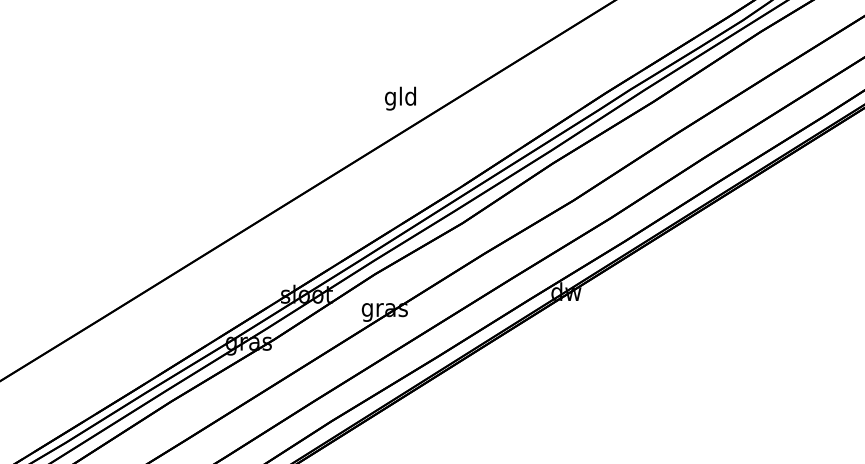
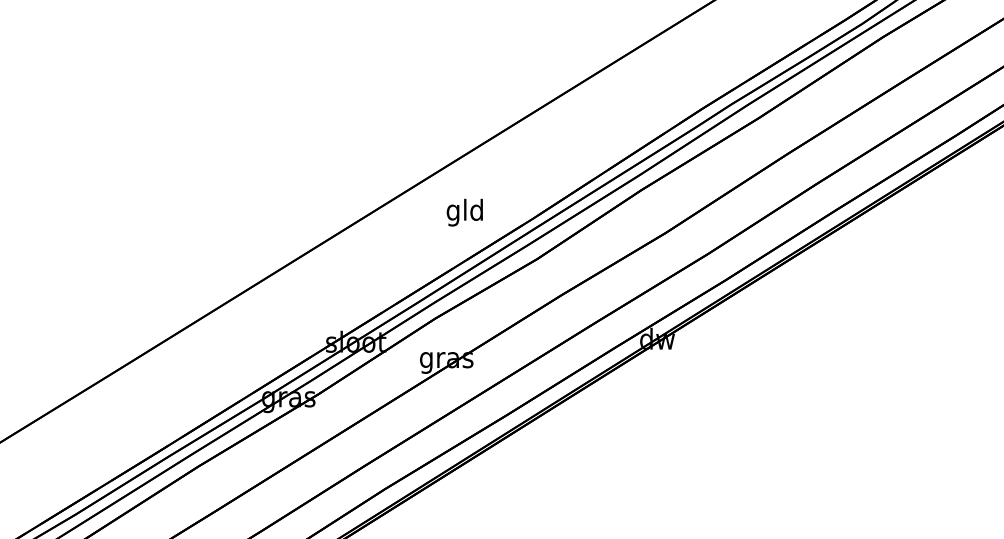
text: (400, 98) -> (464, 212), moved

